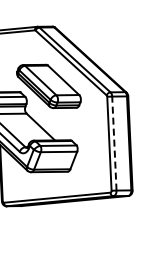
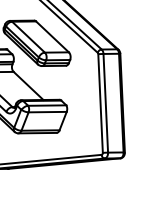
line: (114, 143) -> (105, 103), dashed -> solid

